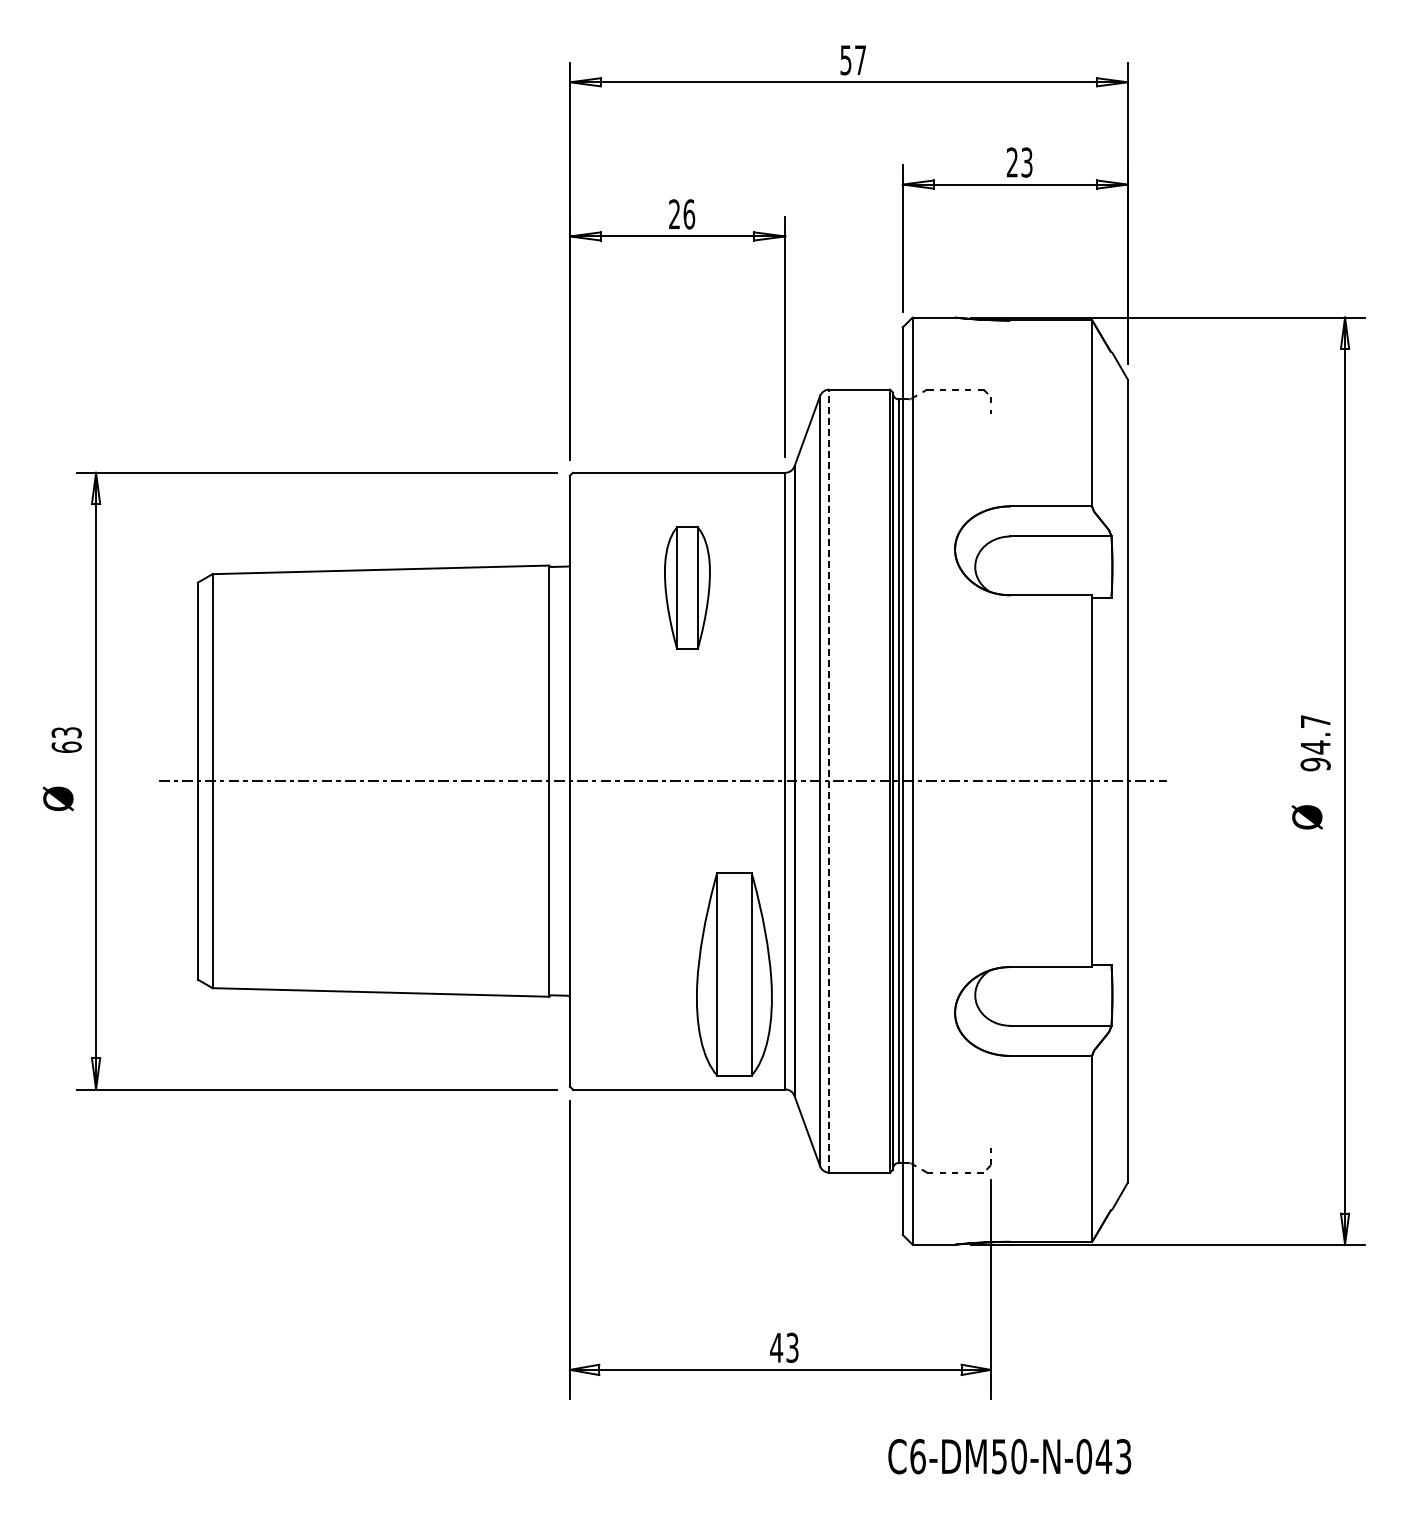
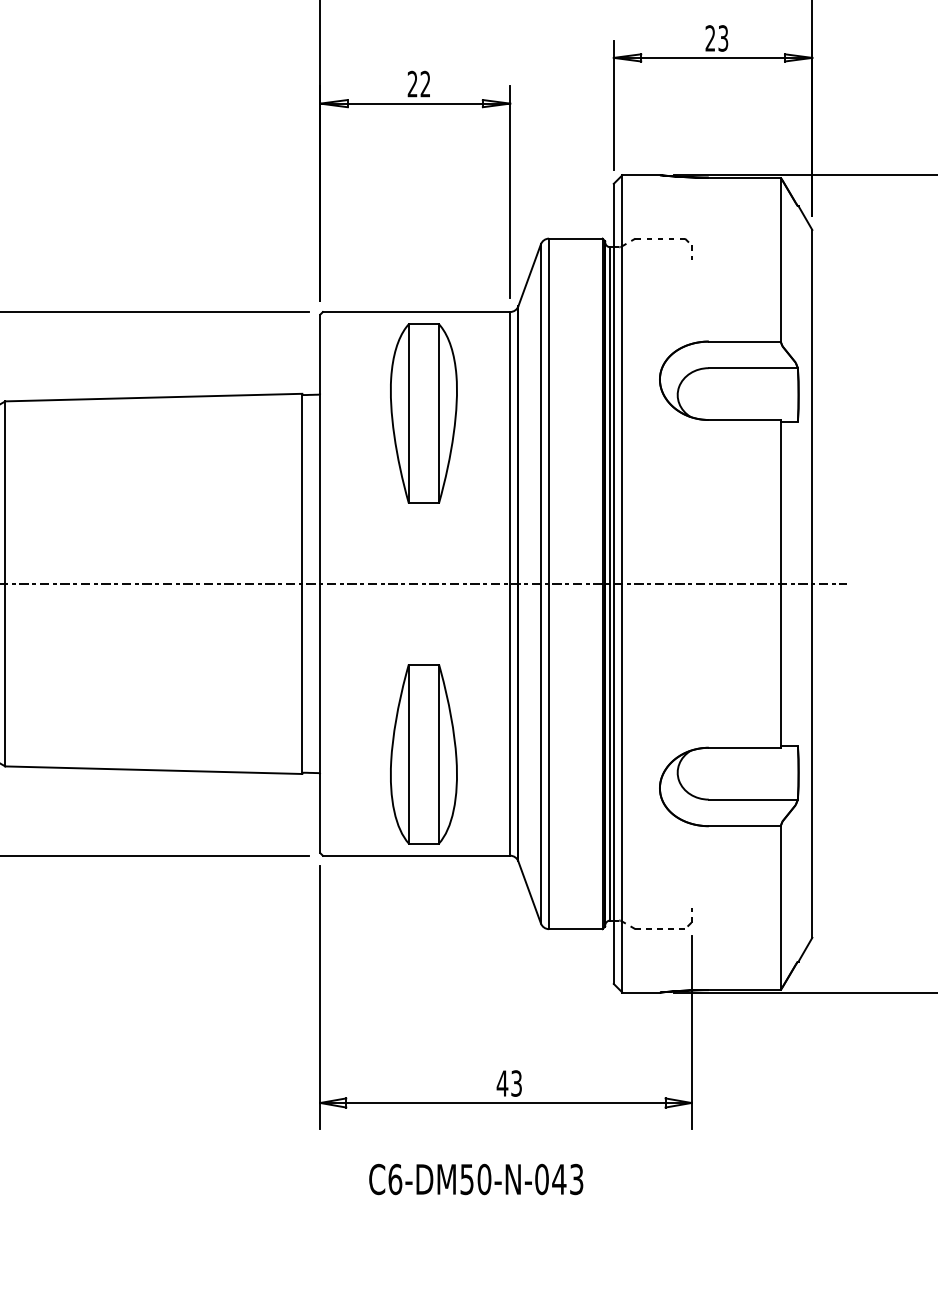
text: (689, 214) -> (425, 84), 26 -> 22
part: (687, 588) -> (423, 414), size x1.67
line: (829, 781) -> (549, 584), dashed -> solid
part: (734, 974) -> (423, 754), moved
text: (1009, 1456) -> (476, 1179), moved

